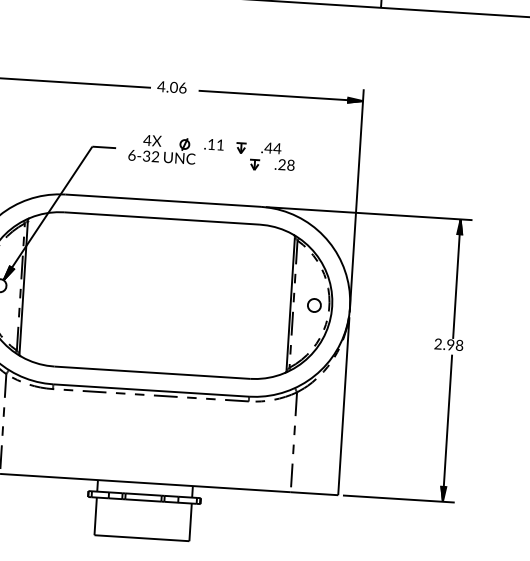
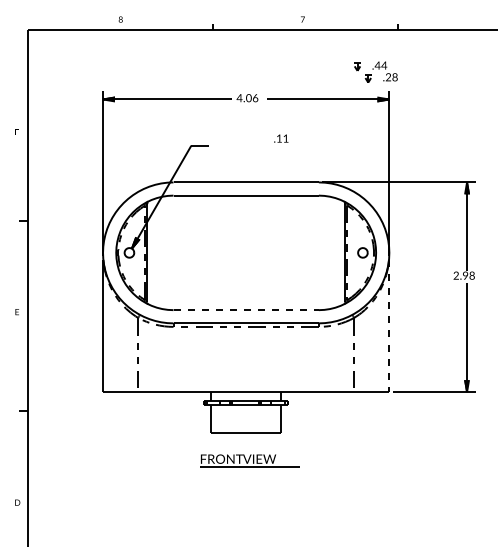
part: (161, 149) -> (242, 144), removed
part: (265, 155) -> (375, 71), moved
line: (152, 373) -> (246, 310), solid -> dashed
line: (343, 406) -> (389, 326), solid -> dashed

